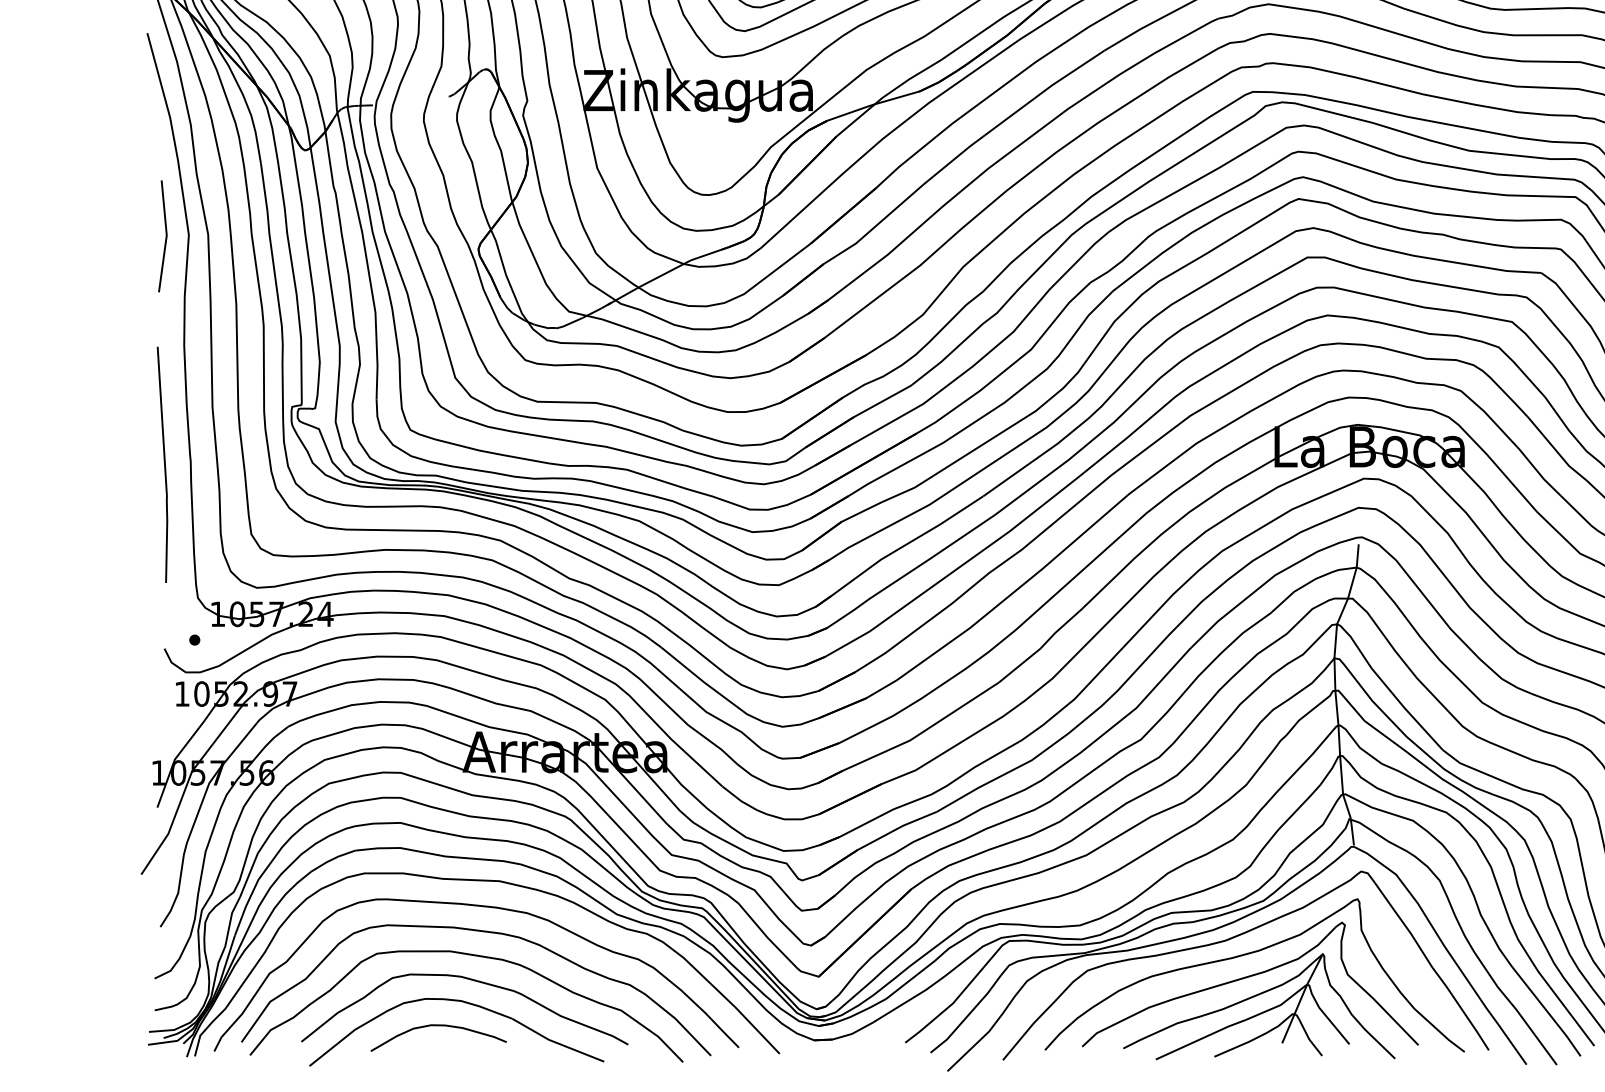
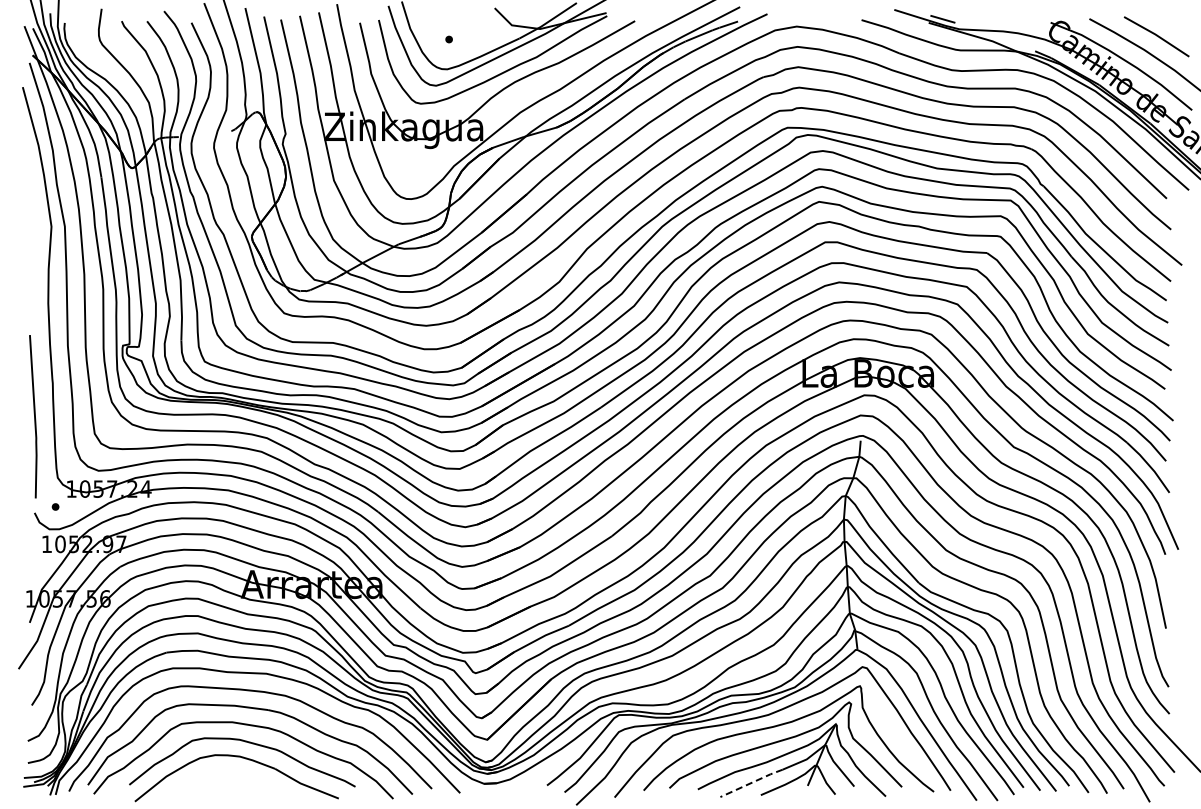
line: (165, 236) -> (35, 227), removed
line: (164, 464) -> (34, 416), moved
curve: (438, 1026) -> (224, 774), removed
line: (1200, 1038) -> (751, 782), solid -> dashed

